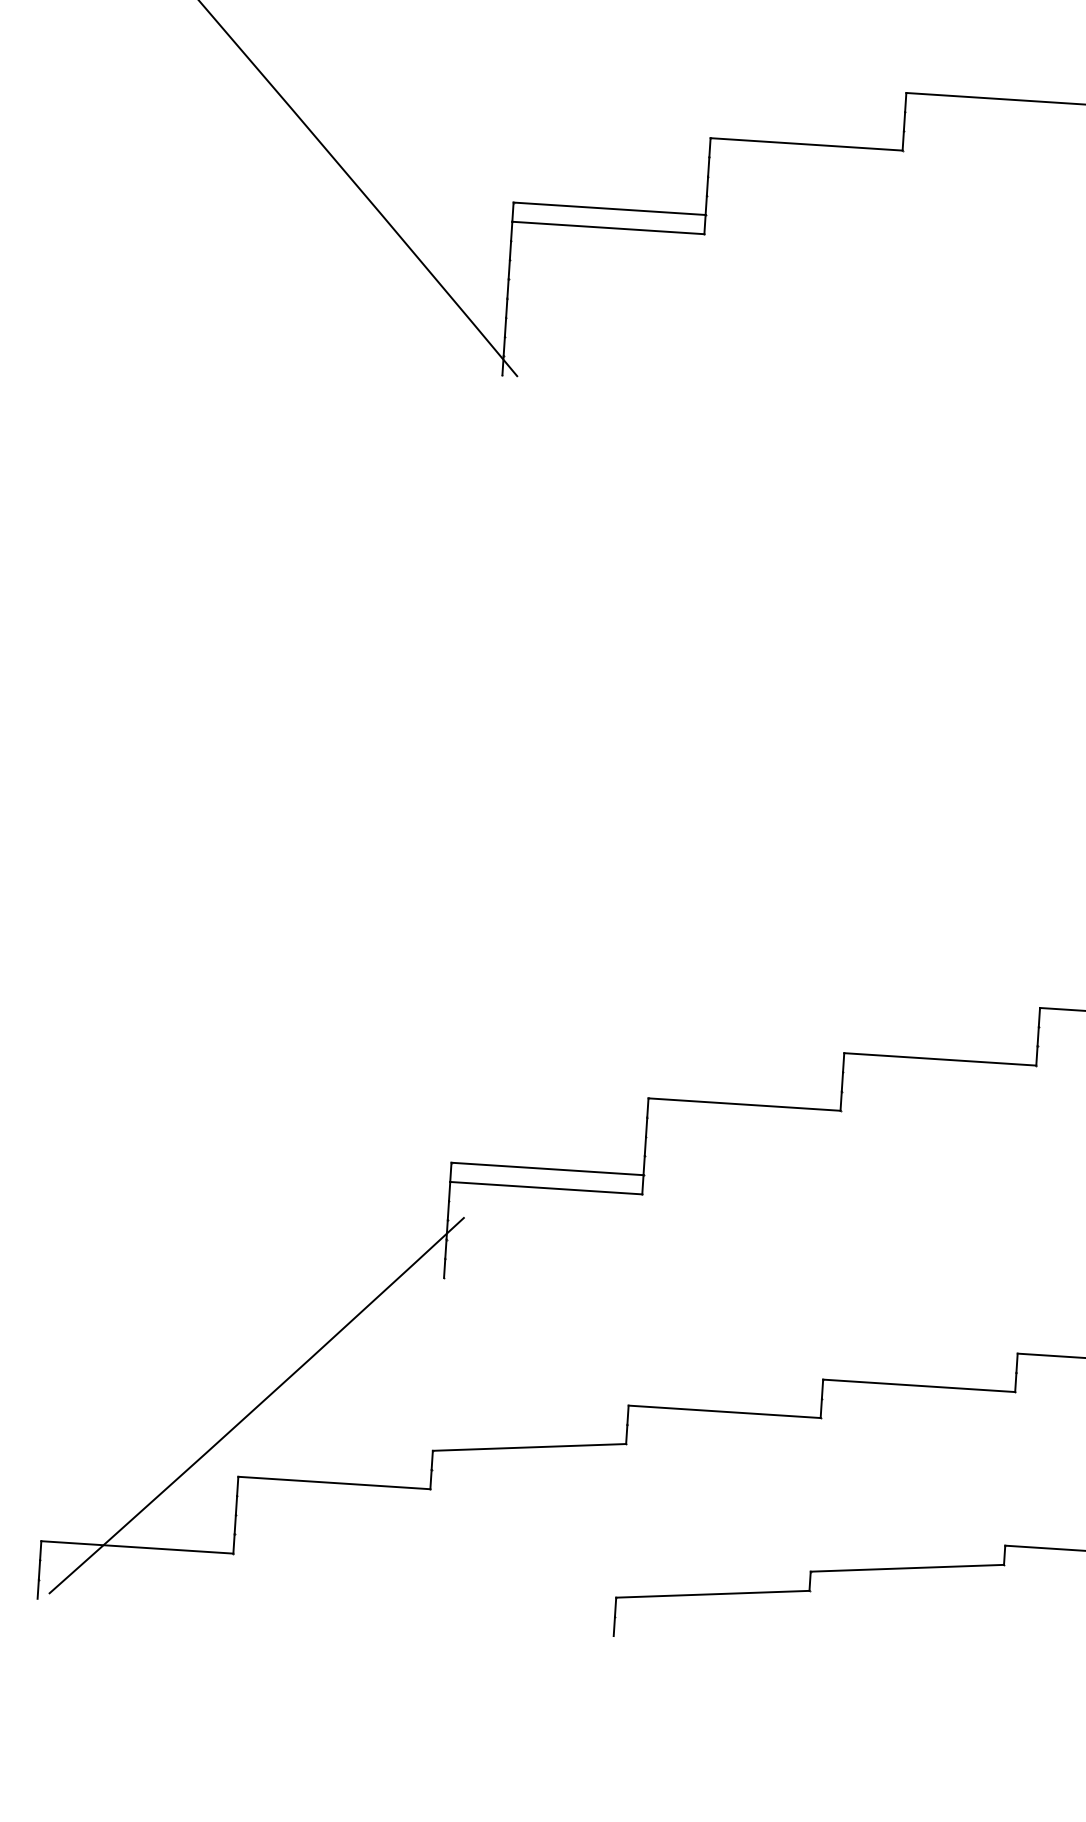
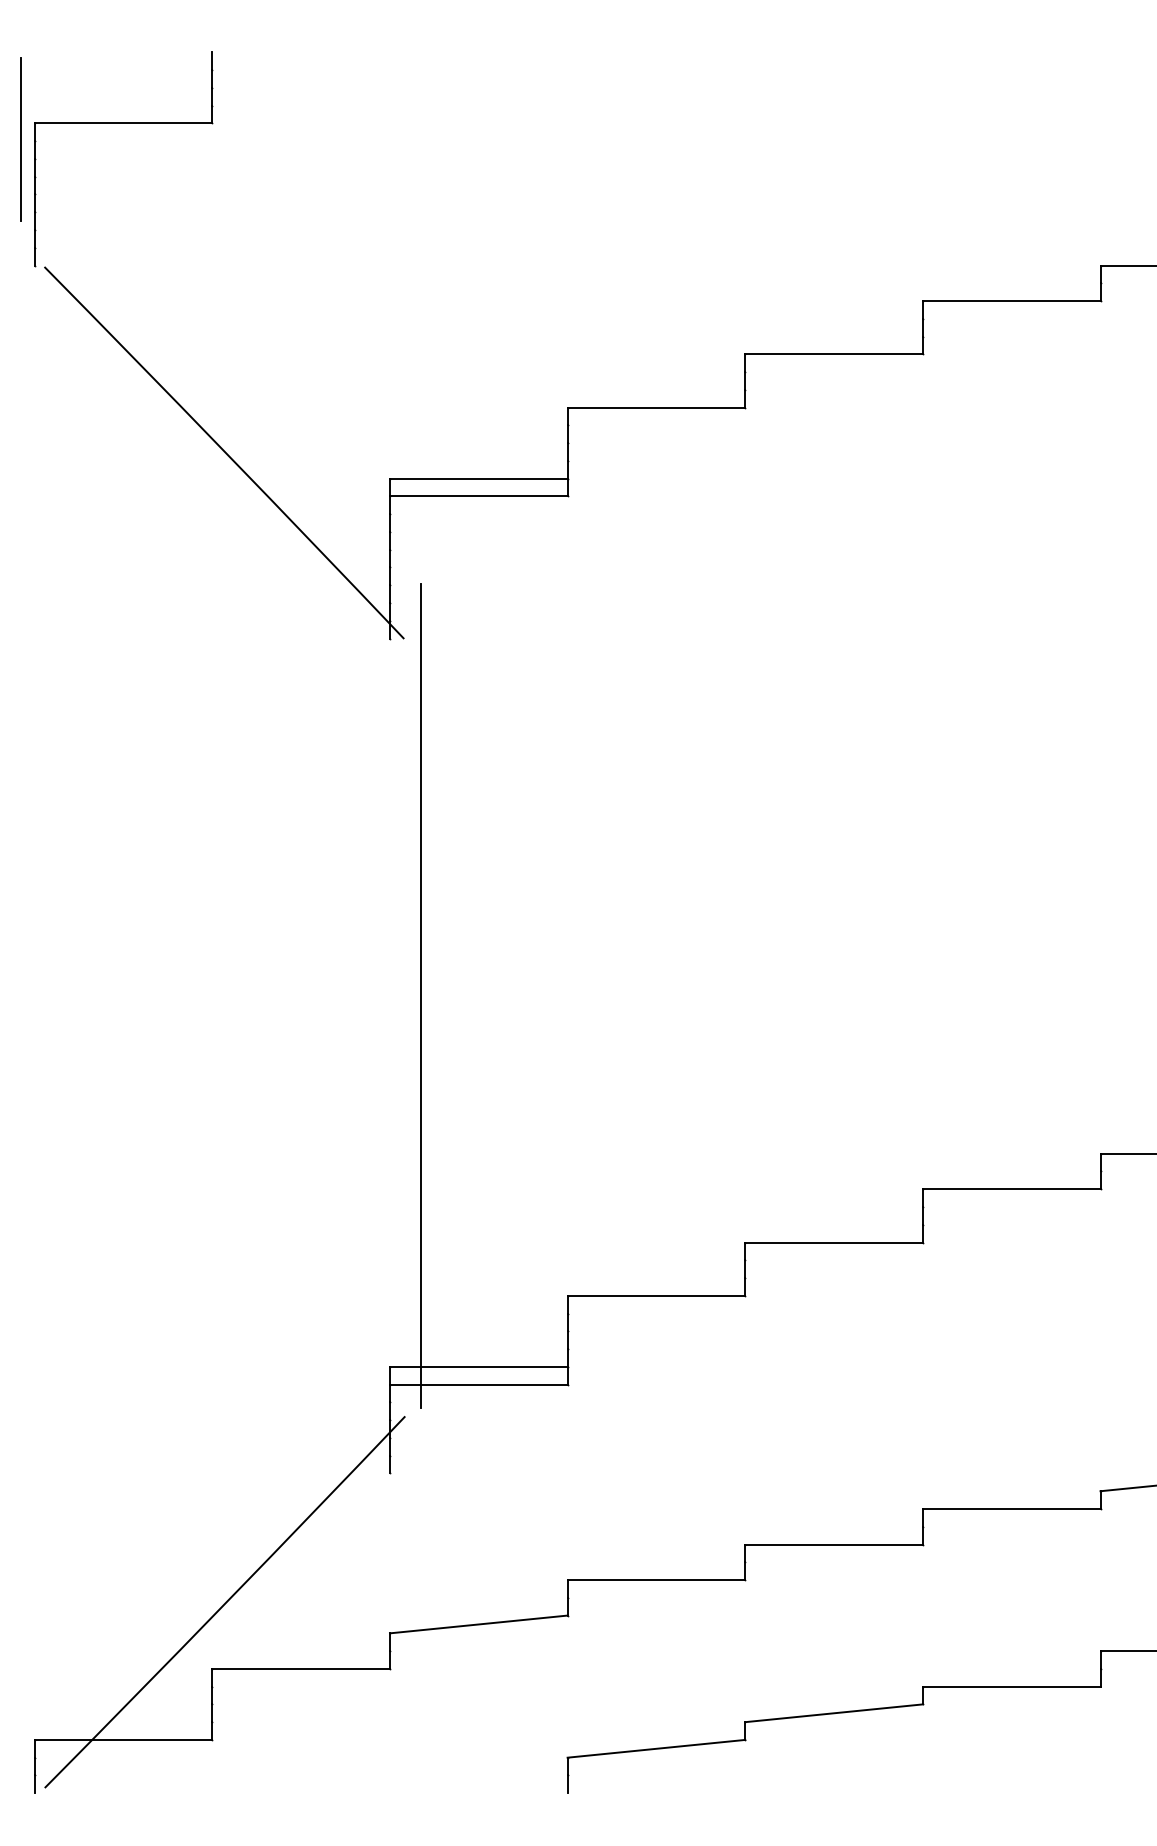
line: (510, 763) -> (420, 995), added

